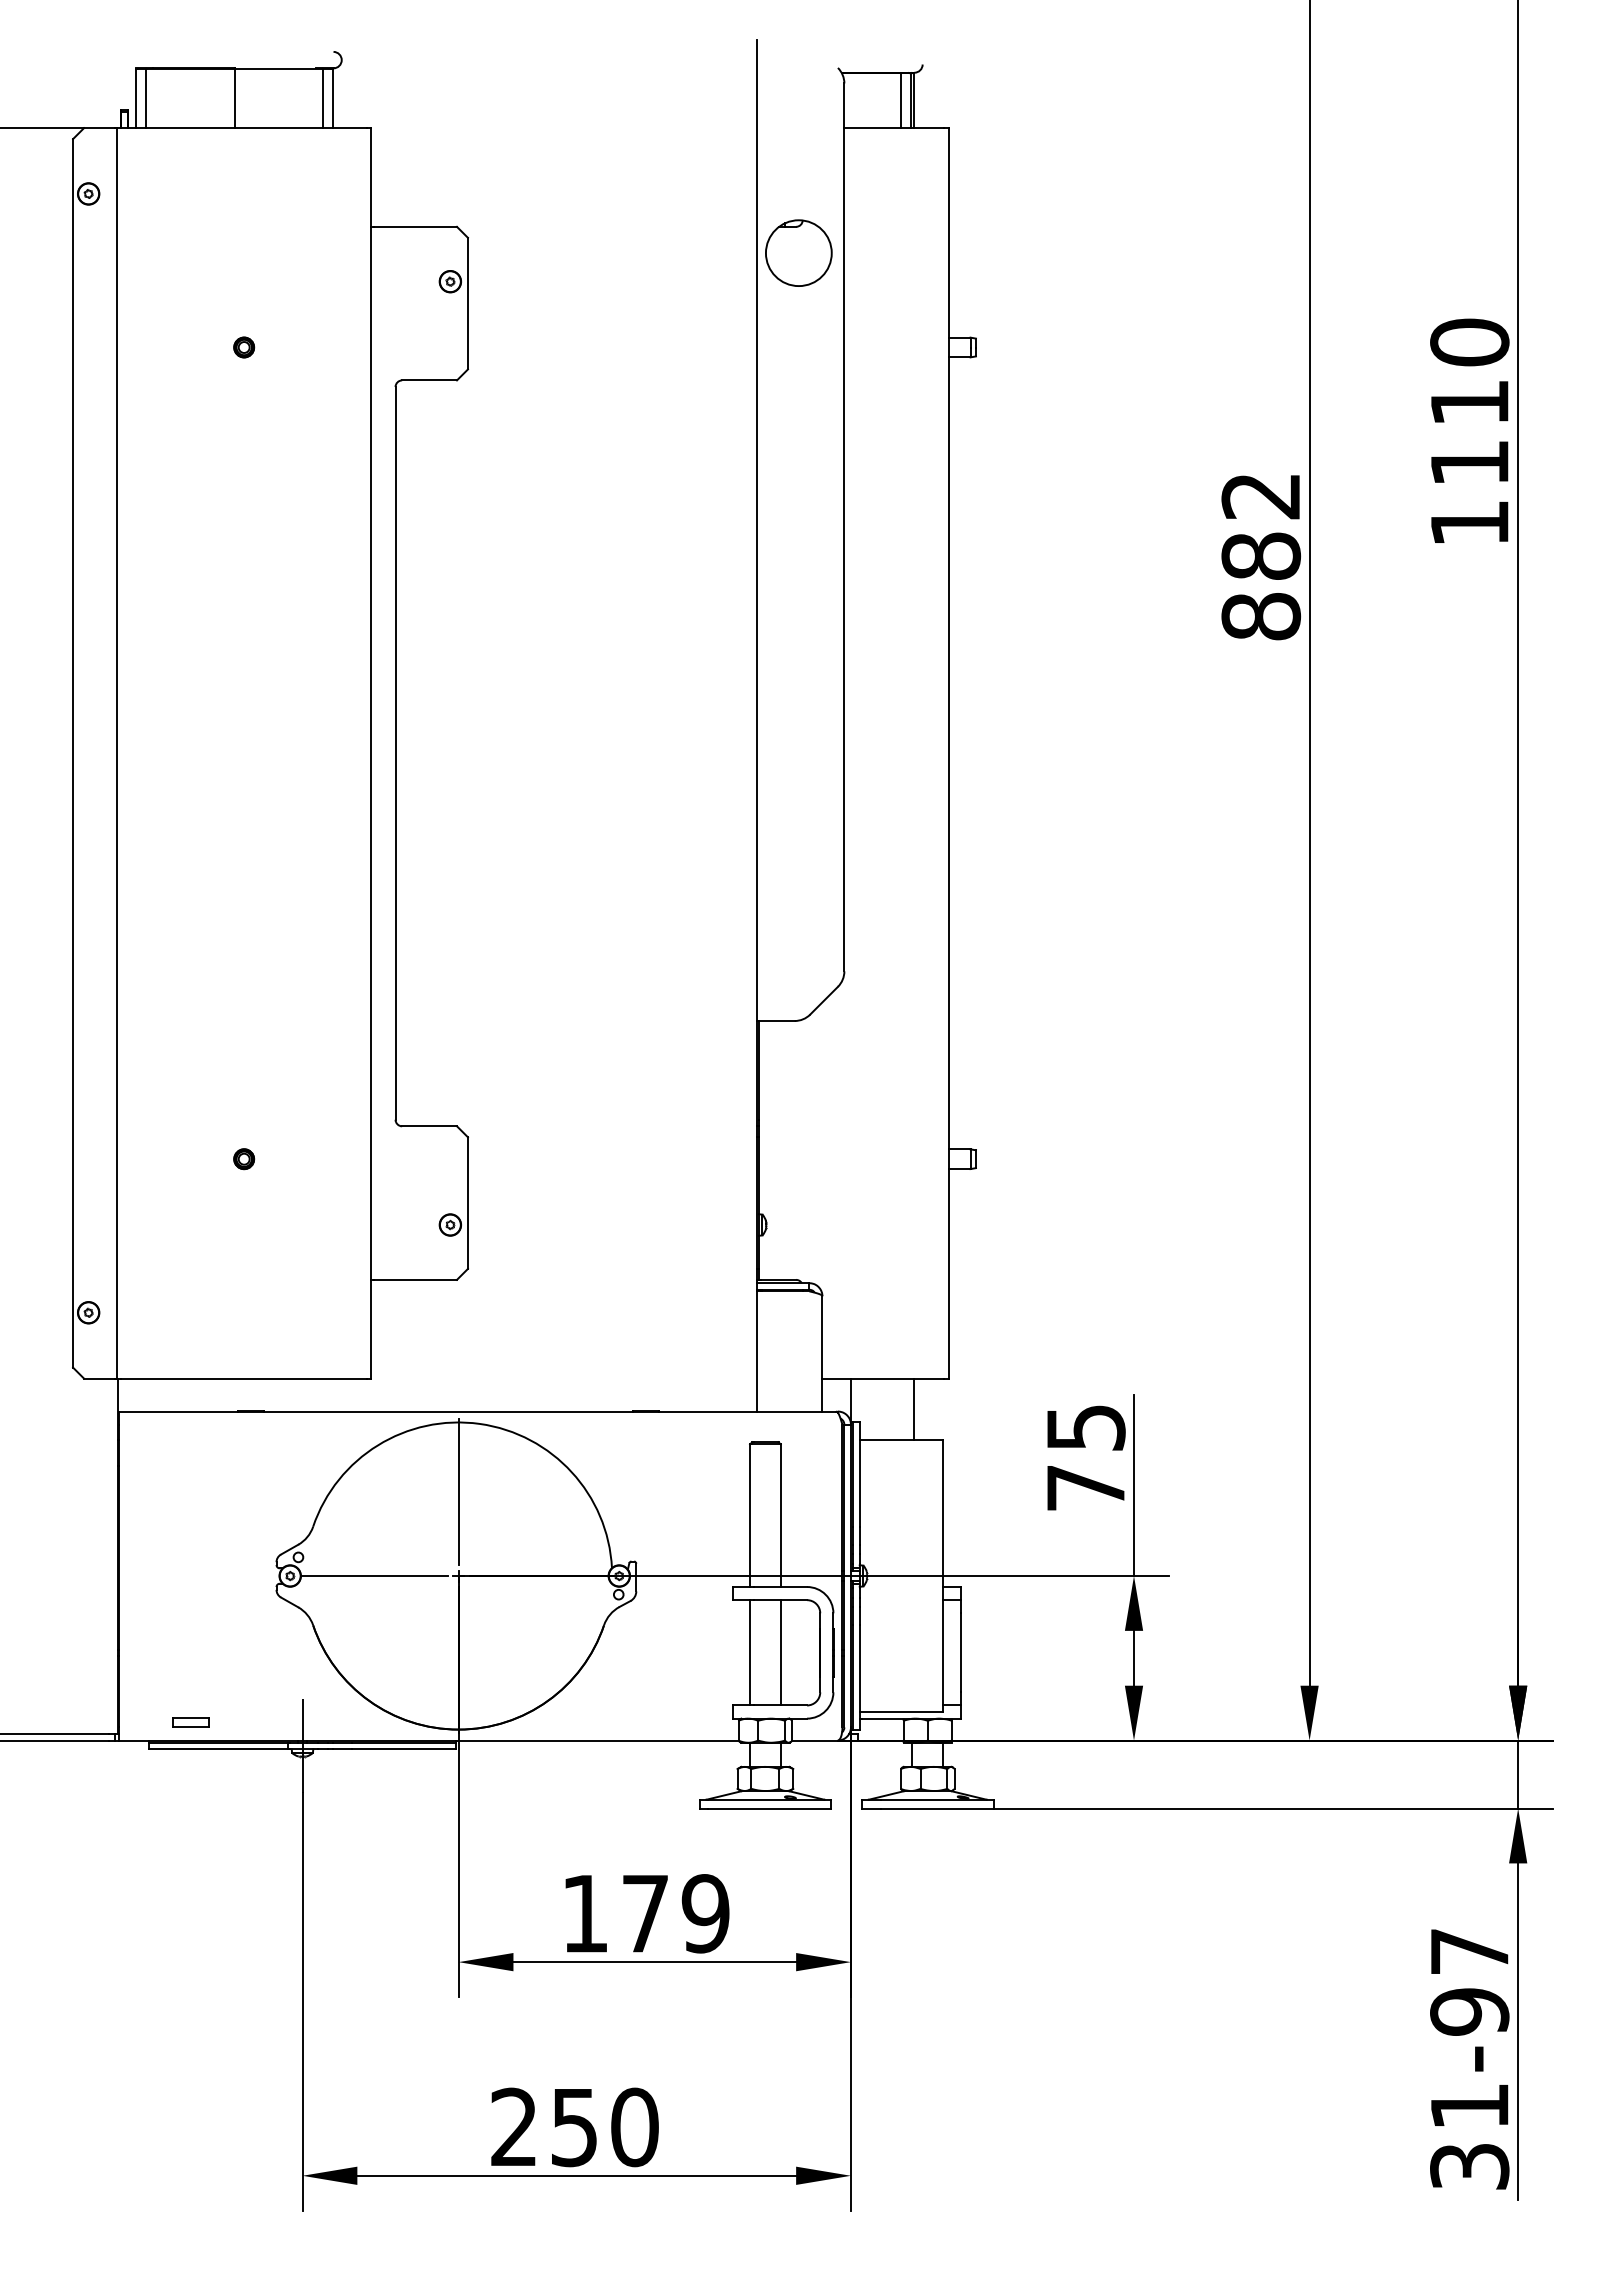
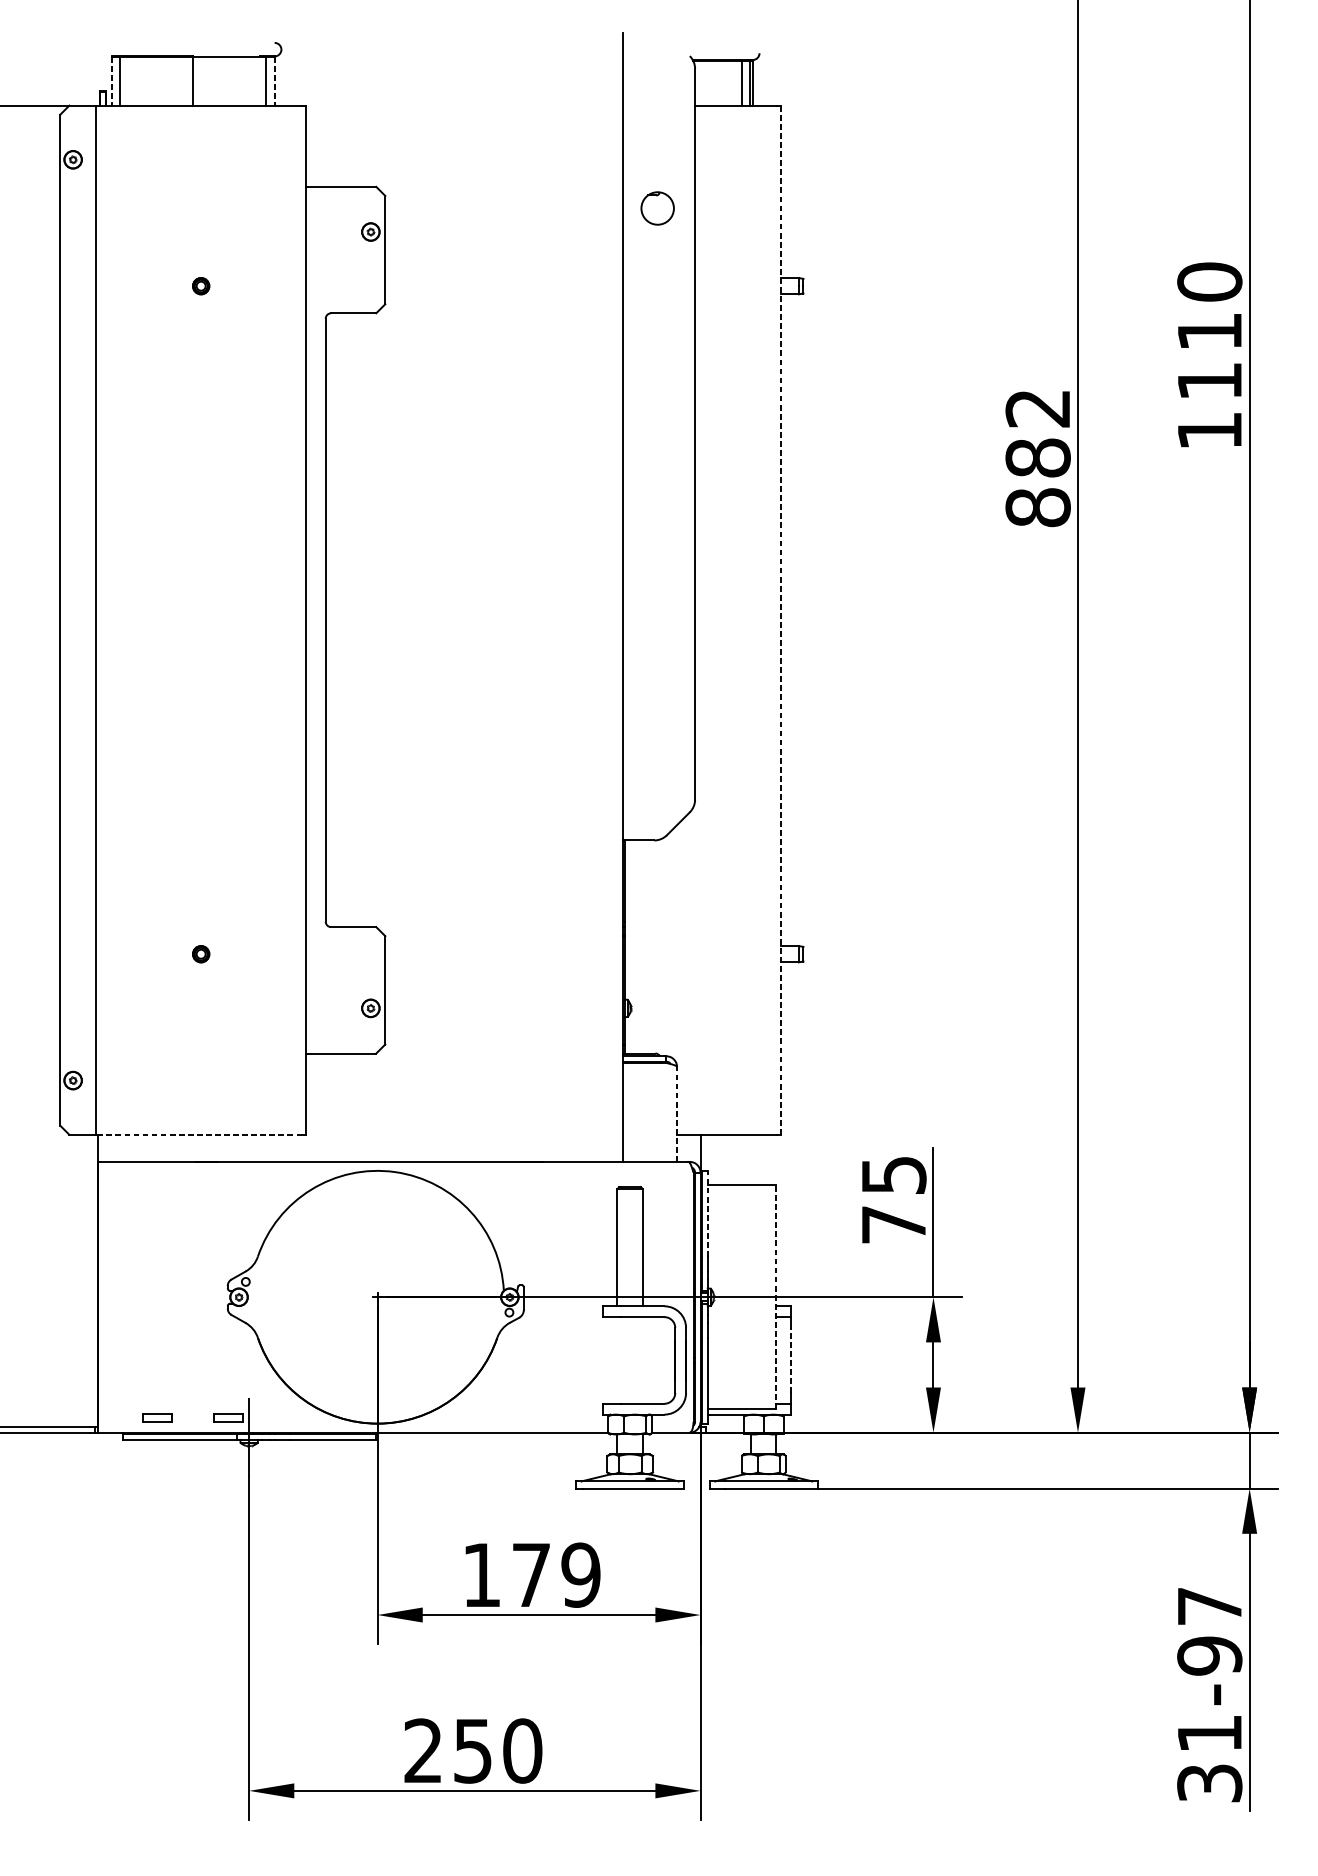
line: (135, 98) -> (111, 81), solid -> dashed
line: (333, 98) -> (274, 81), solid -> dashed
part: (798, 252) -> (657, 207), size x0.6
line: (948, 752) -> (780, 619), solid -> dashed
line: (822, 1353) -> (677, 1114), solid -> dashed
line: (244, 1378) -> (201, 1134), solid -> dashed
line: (913, 1409) -> (751, 1160), removed
line: (859, 1474) -> (707, 1213), solid -> dashed
line: (458, 1492) -> (377, 1228), removed
line: (943, 1575) -> (776, 1296), solid -> dashed
line: (374, 1576) -> (308, 1297), removed
line: (750, 1652) -> (617, 1360), removed
line: (780, 1652) -> (642, 1360), removed
line: (960, 1652) -> (790, 1360), solid -> dashed
part: (276, 1722) -> (227, 1417), added

